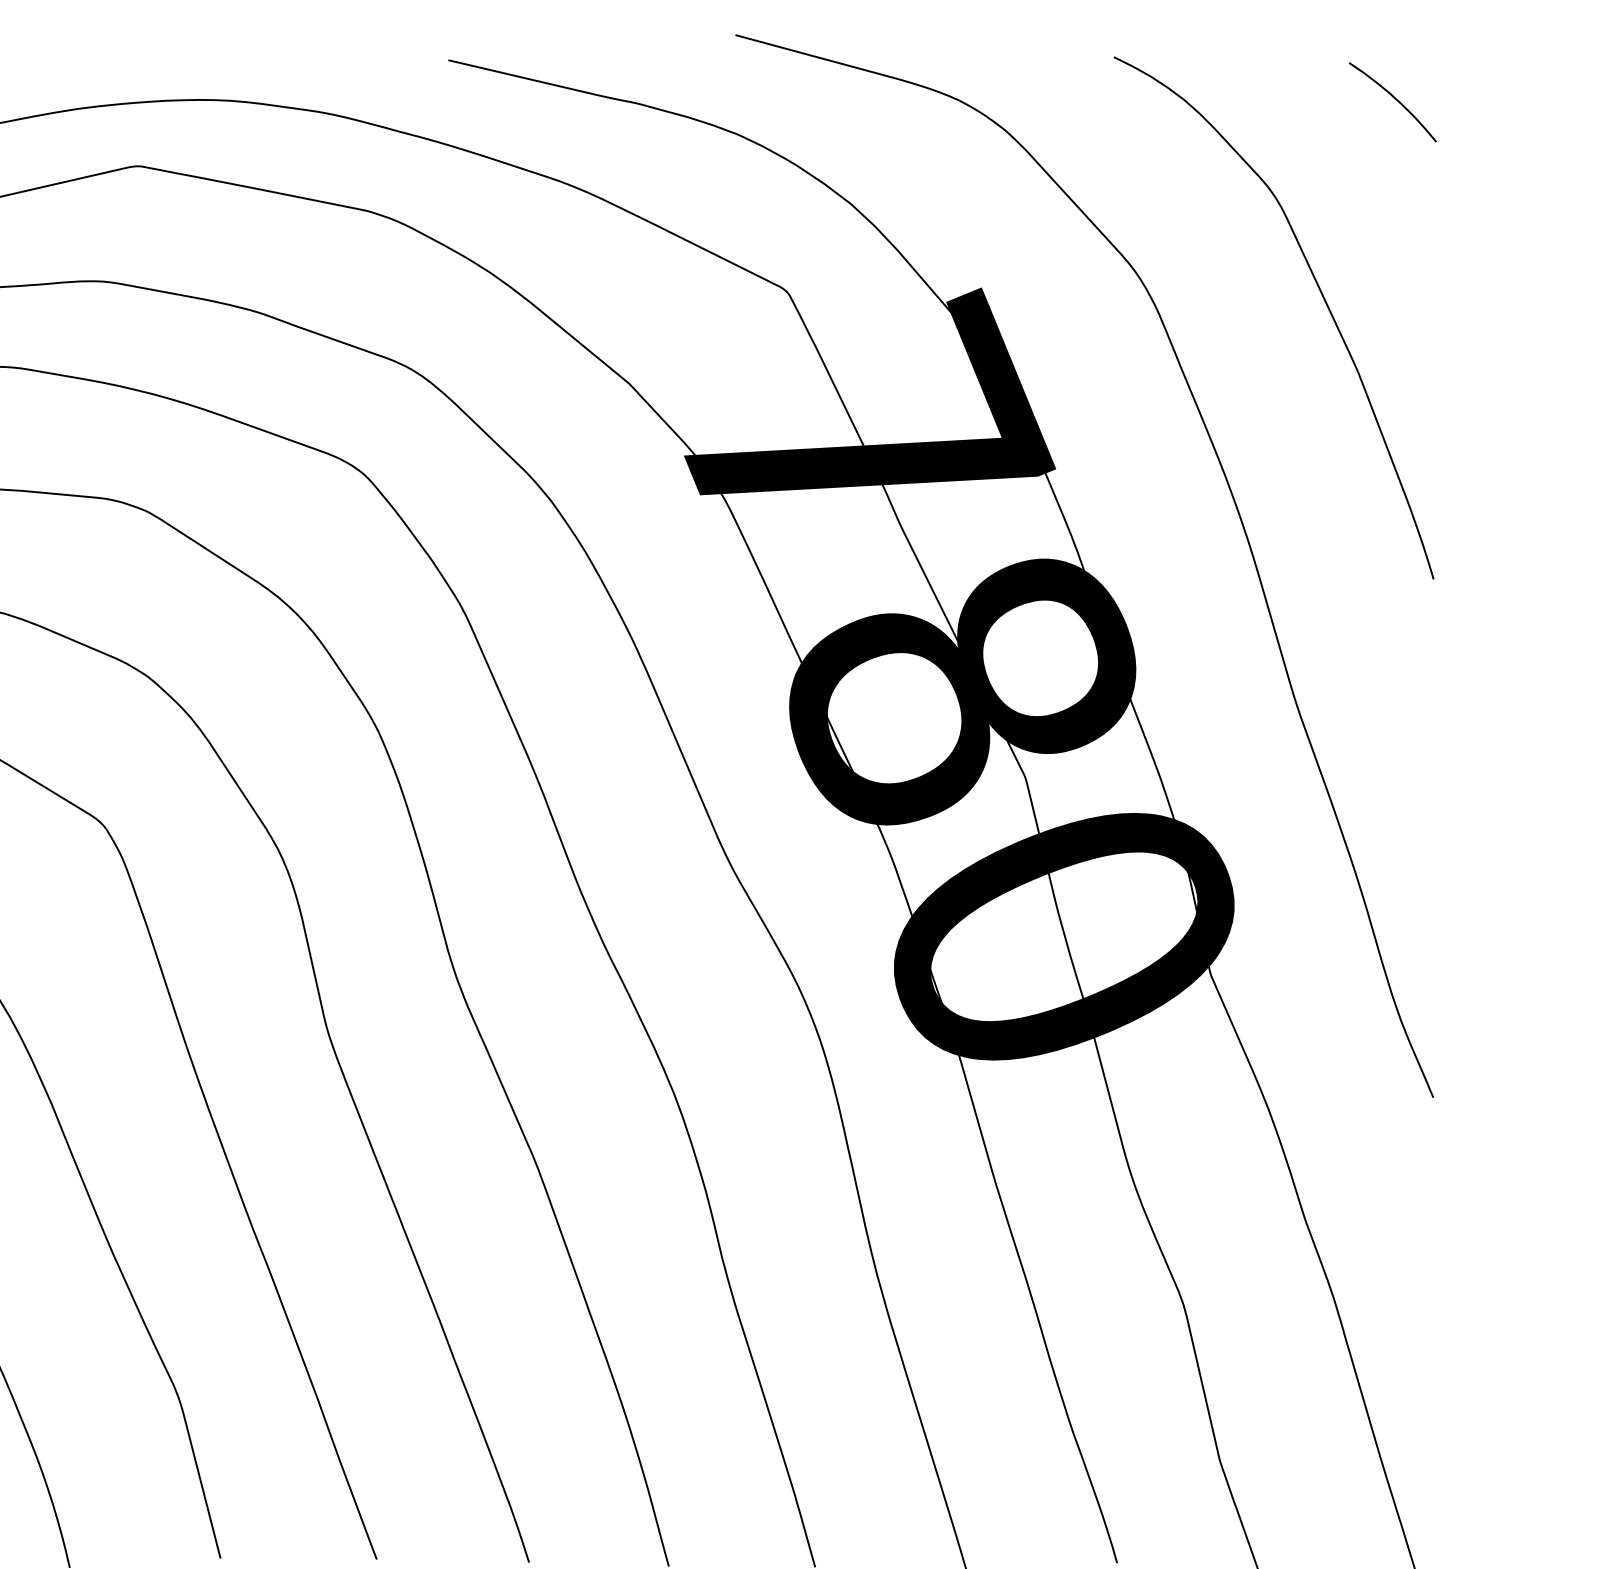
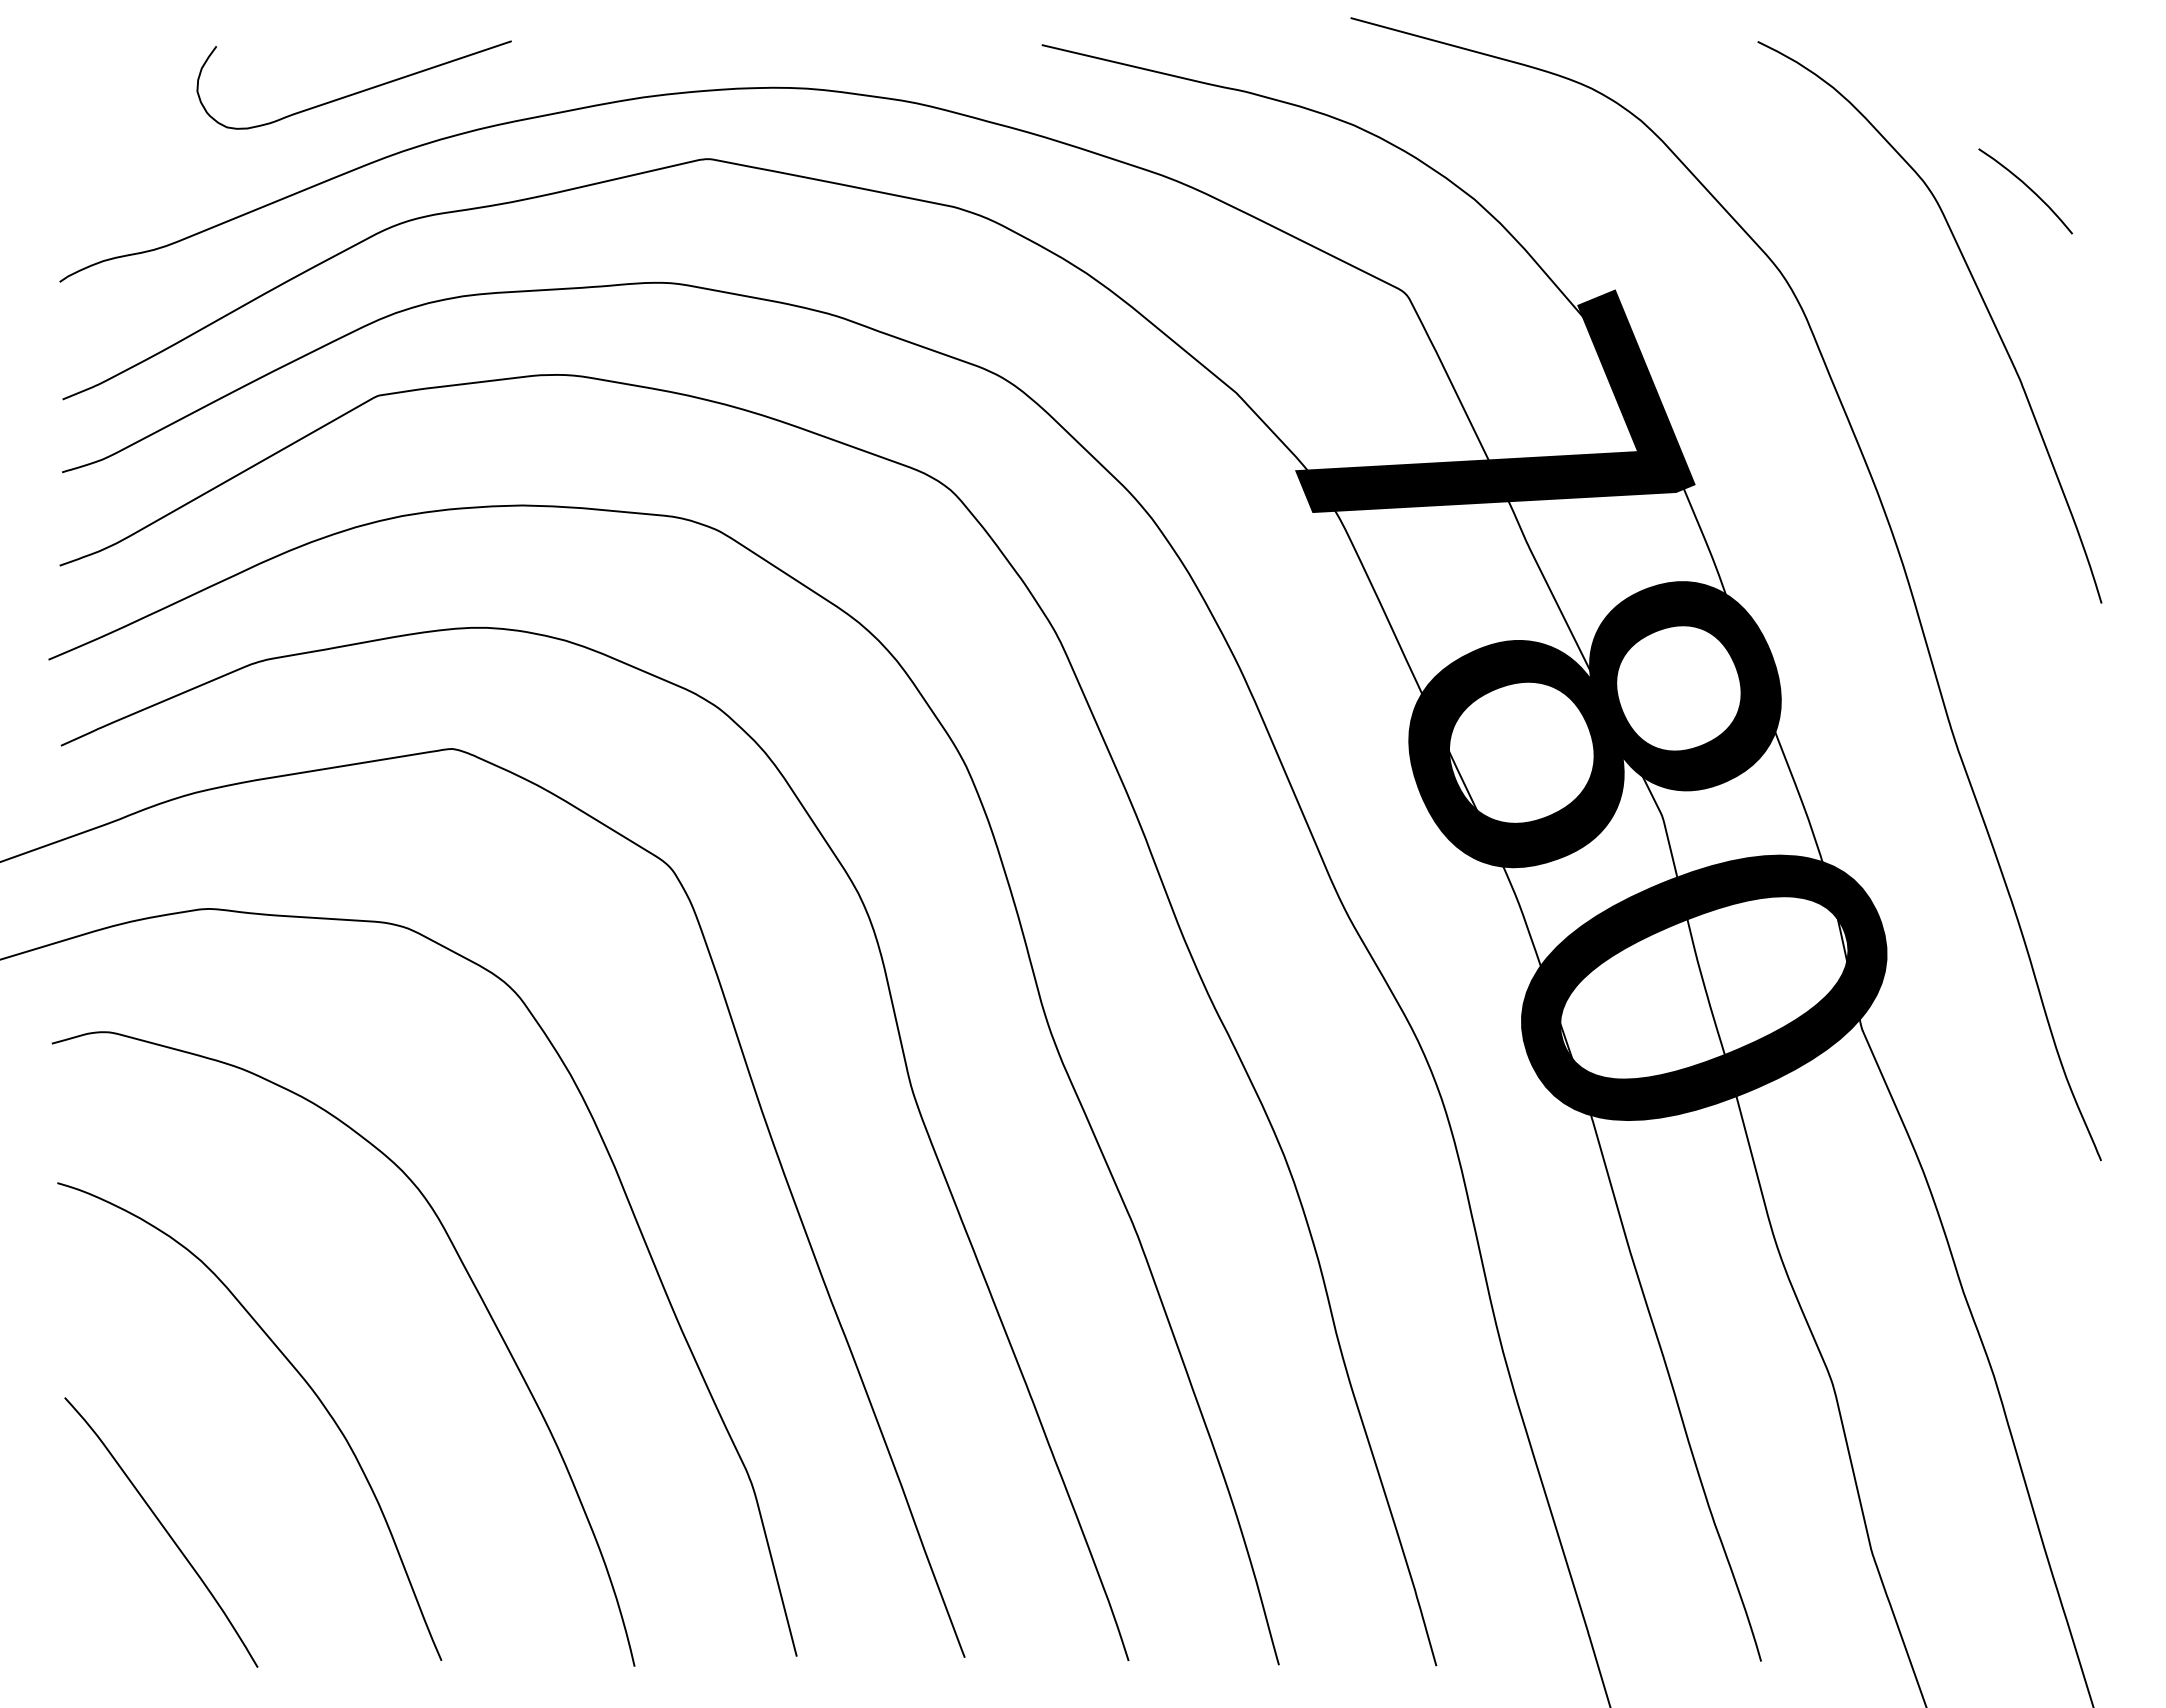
curve: (1395, 99) -> (2028, 188), moved

